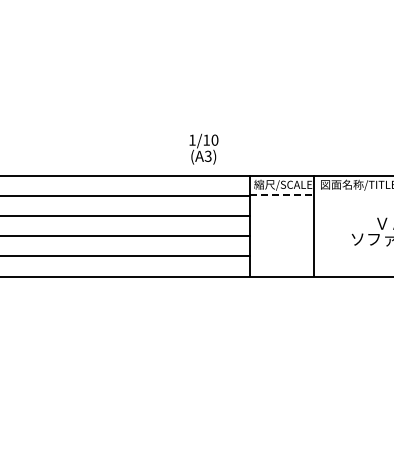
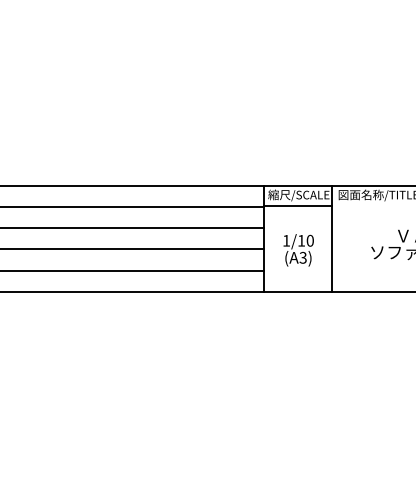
text: (203, 148) -> (298, 249), moved
line: (282, 195) -> (298, 206), dashed -> solid

